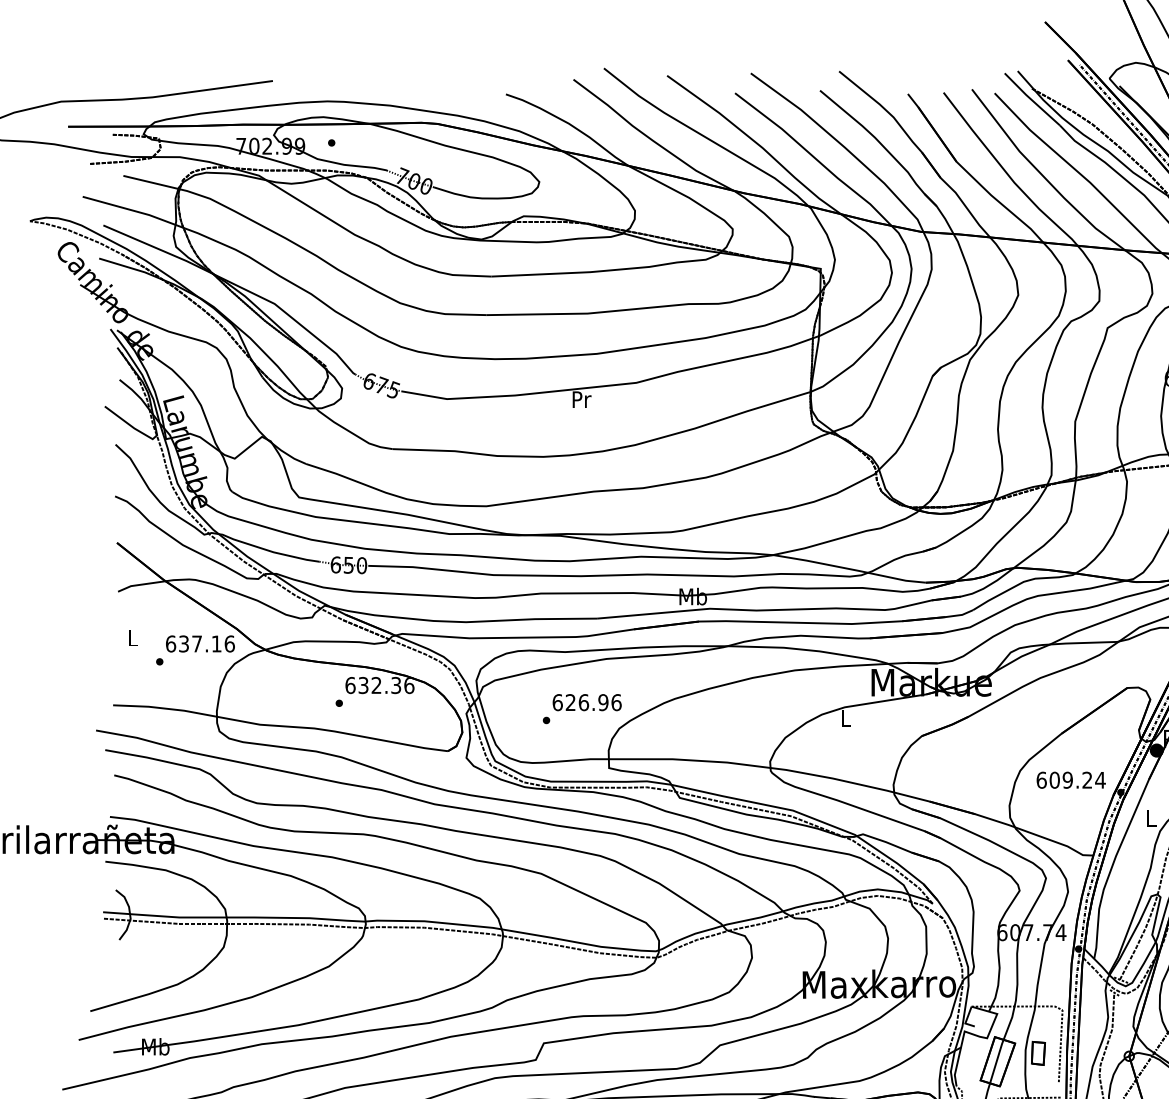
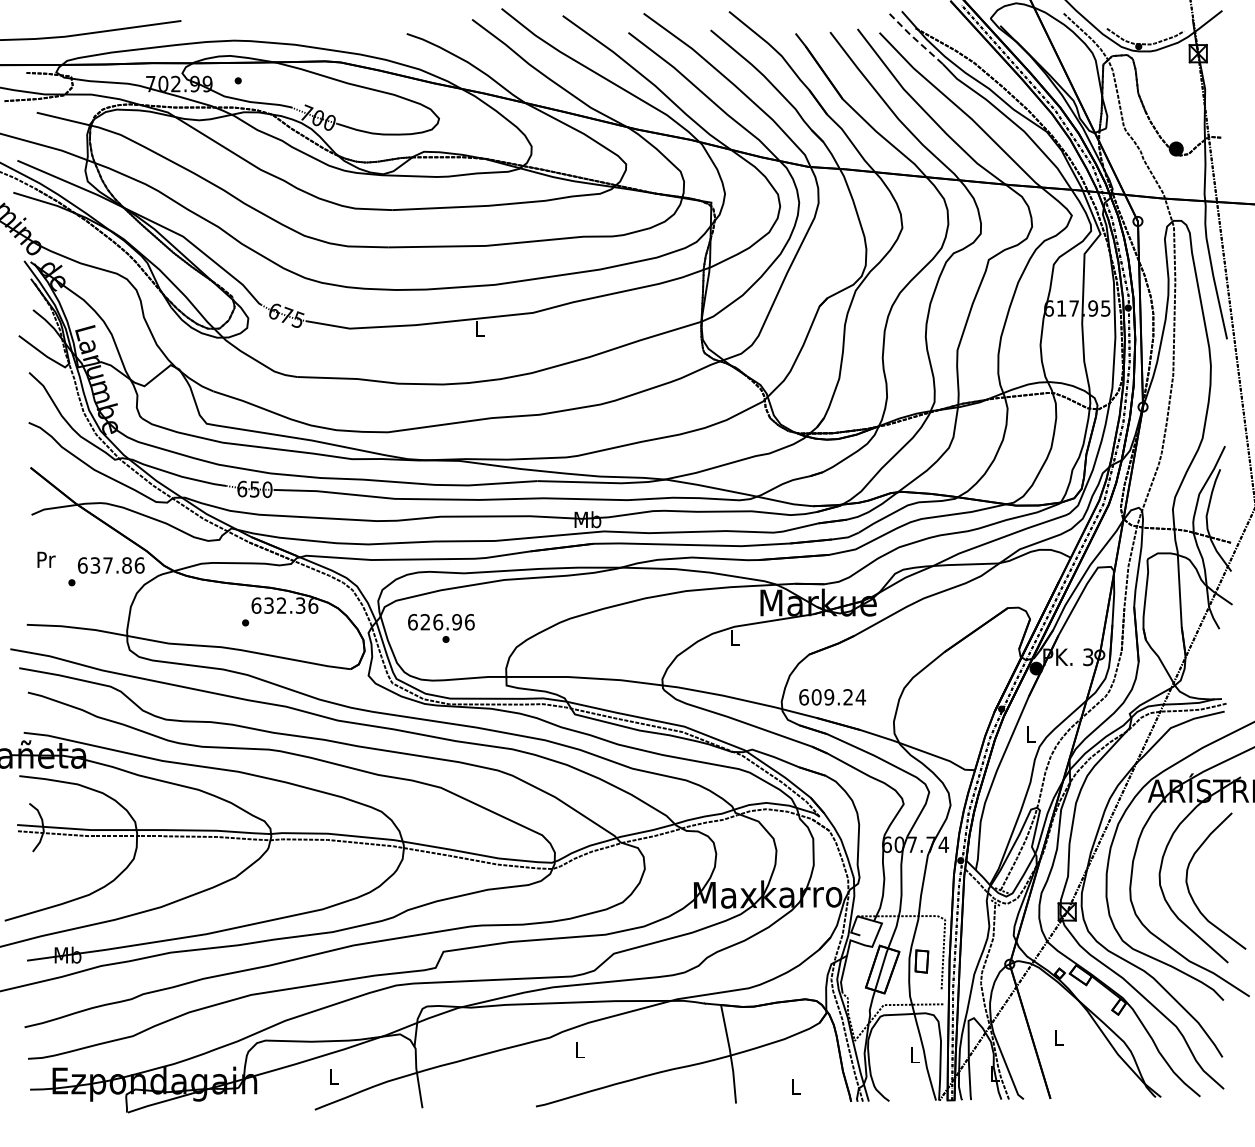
line: (1031, 100) -> (915, 39), solid -> dashed
text: (582, 400) -> (480, 329), Pr -> L
text: (133, 637) -> (46, 559), L -> Pr
text: (216, 643) -> (126, 565), 637.16 -> 637.86
text: (587, 702) -> (441, 622), moved
text: (1071, 780) -> (832, 697), moved

